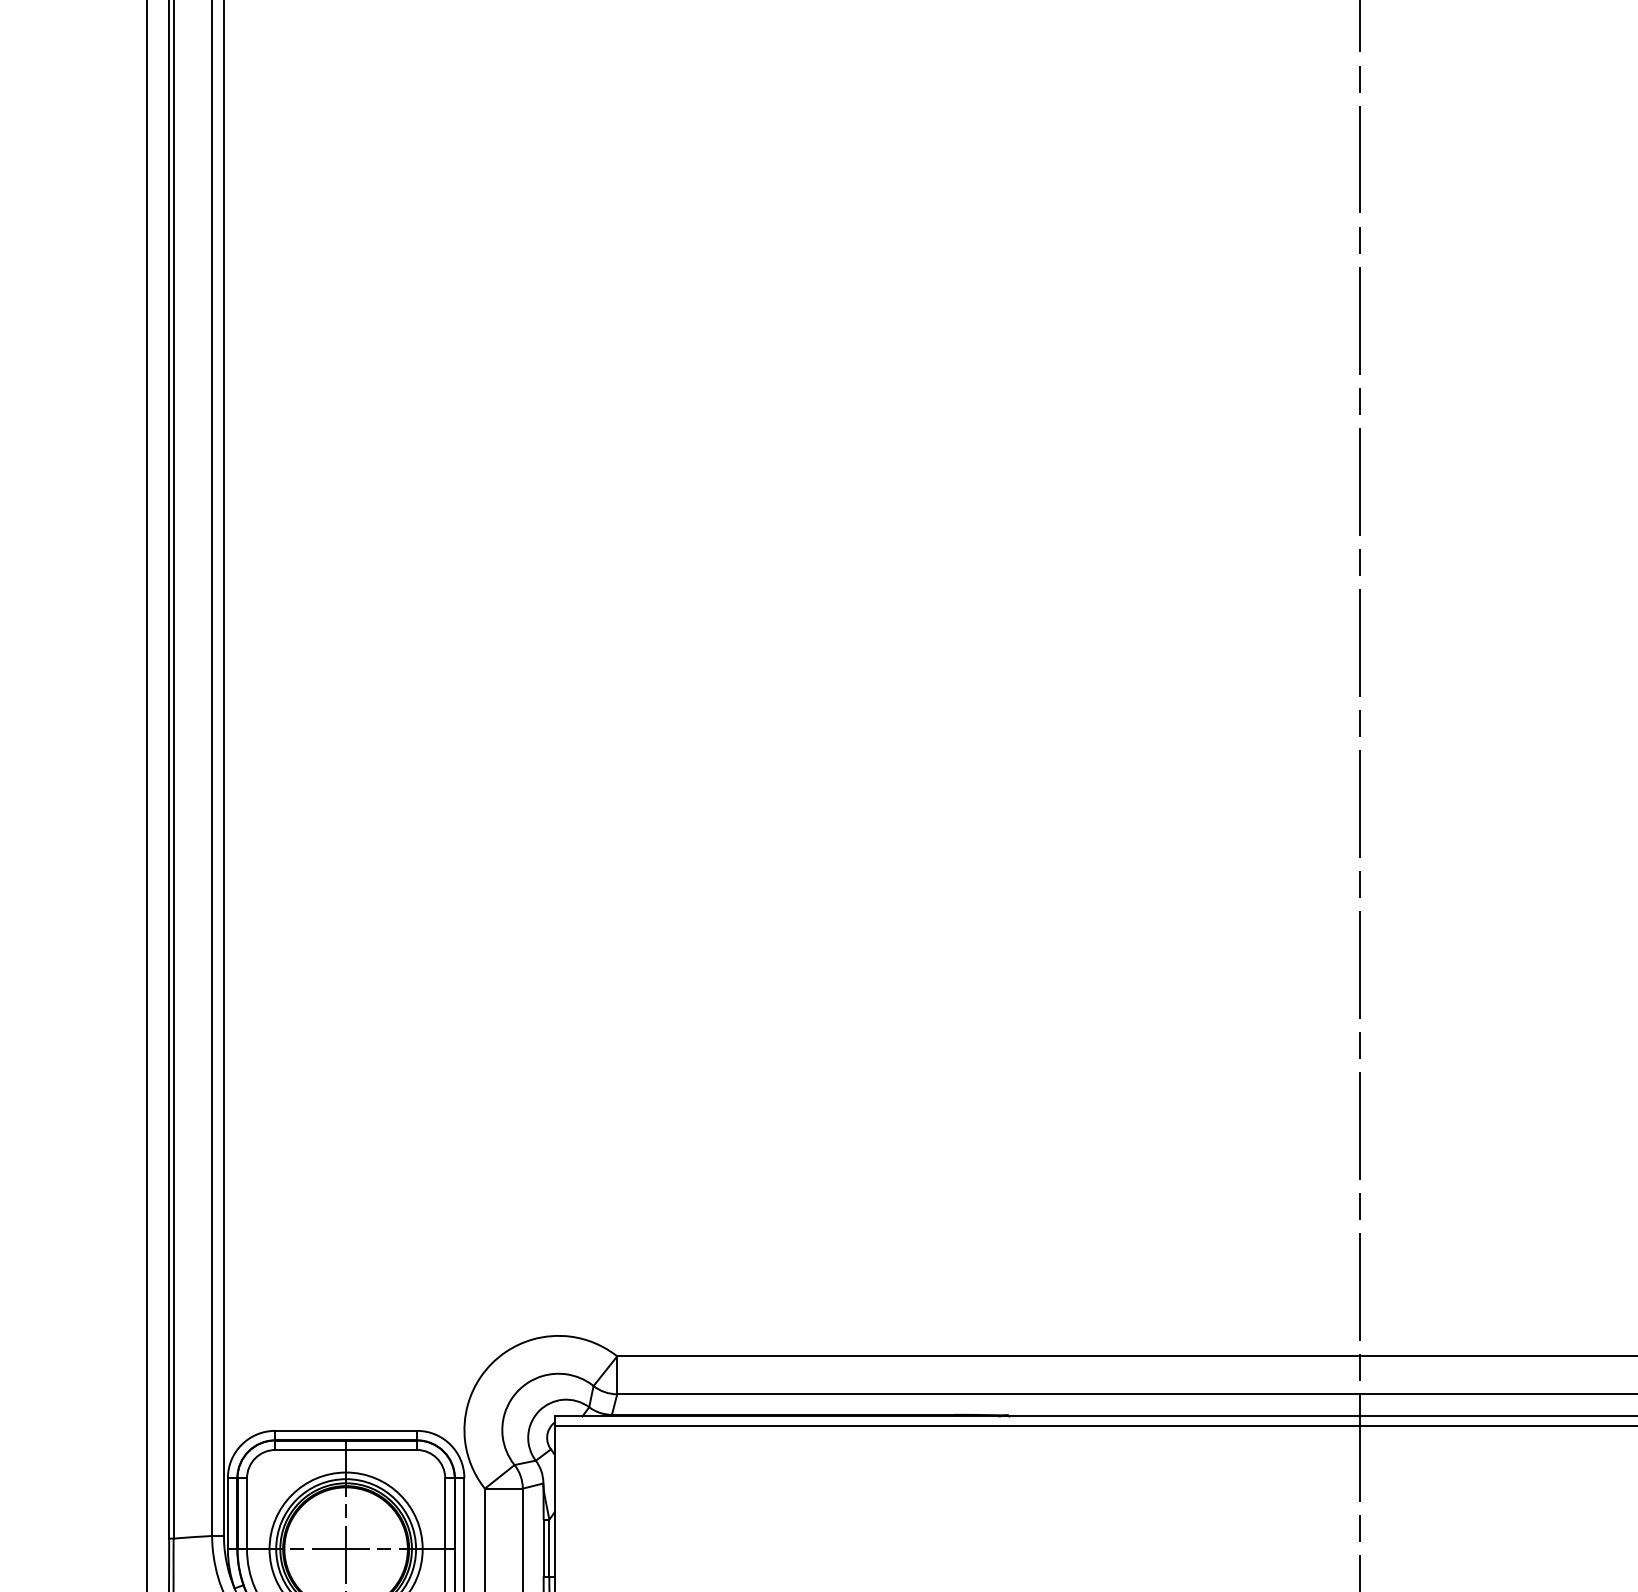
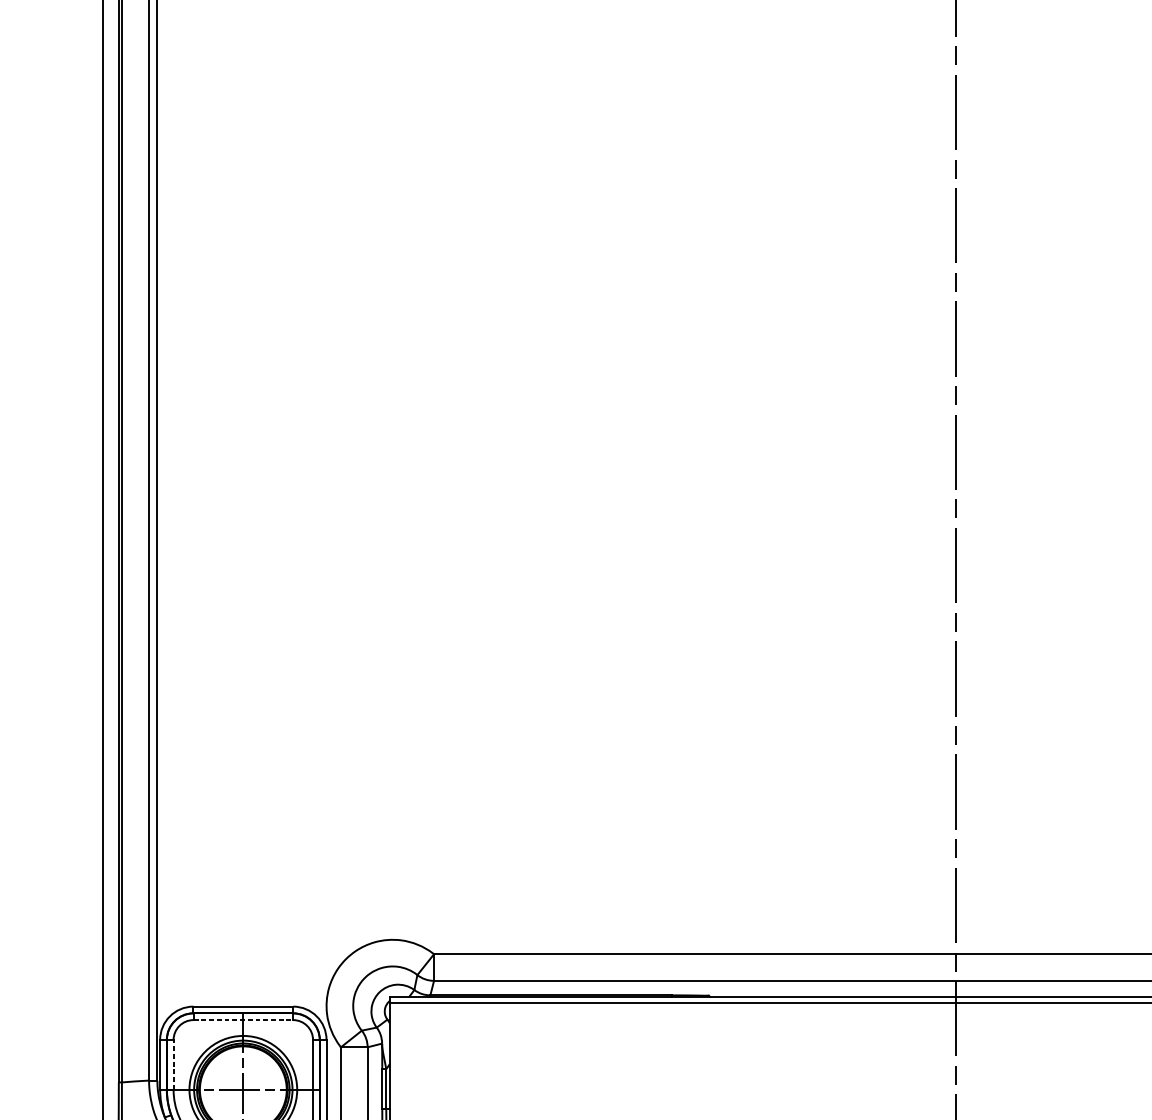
line: (346, 1449) -> (243, 1019), solid -> dashed
line: (247, 1513) -> (173, 1064), solid -> dashed

